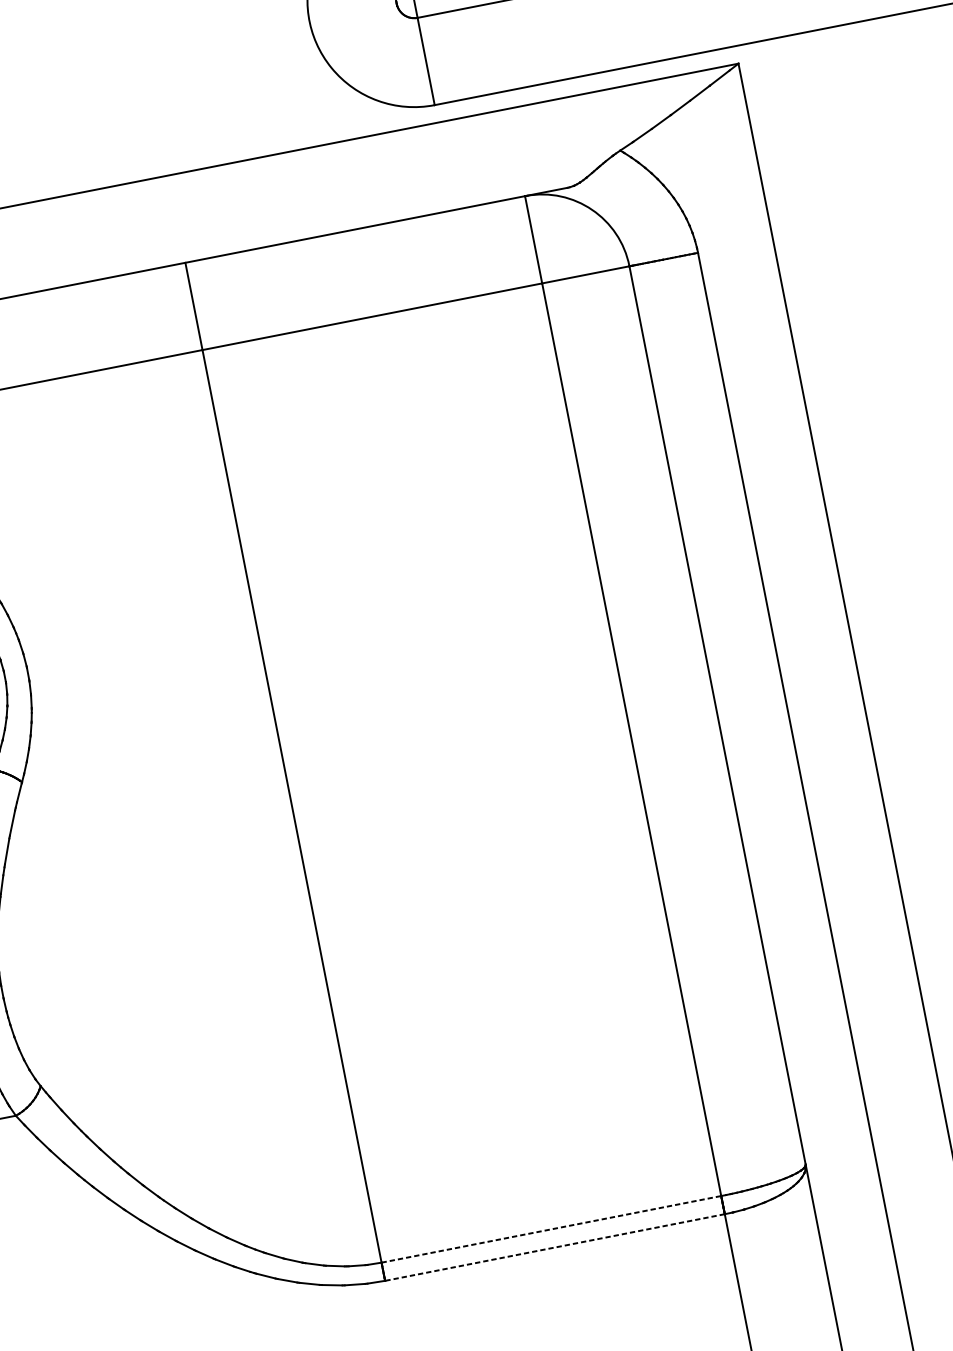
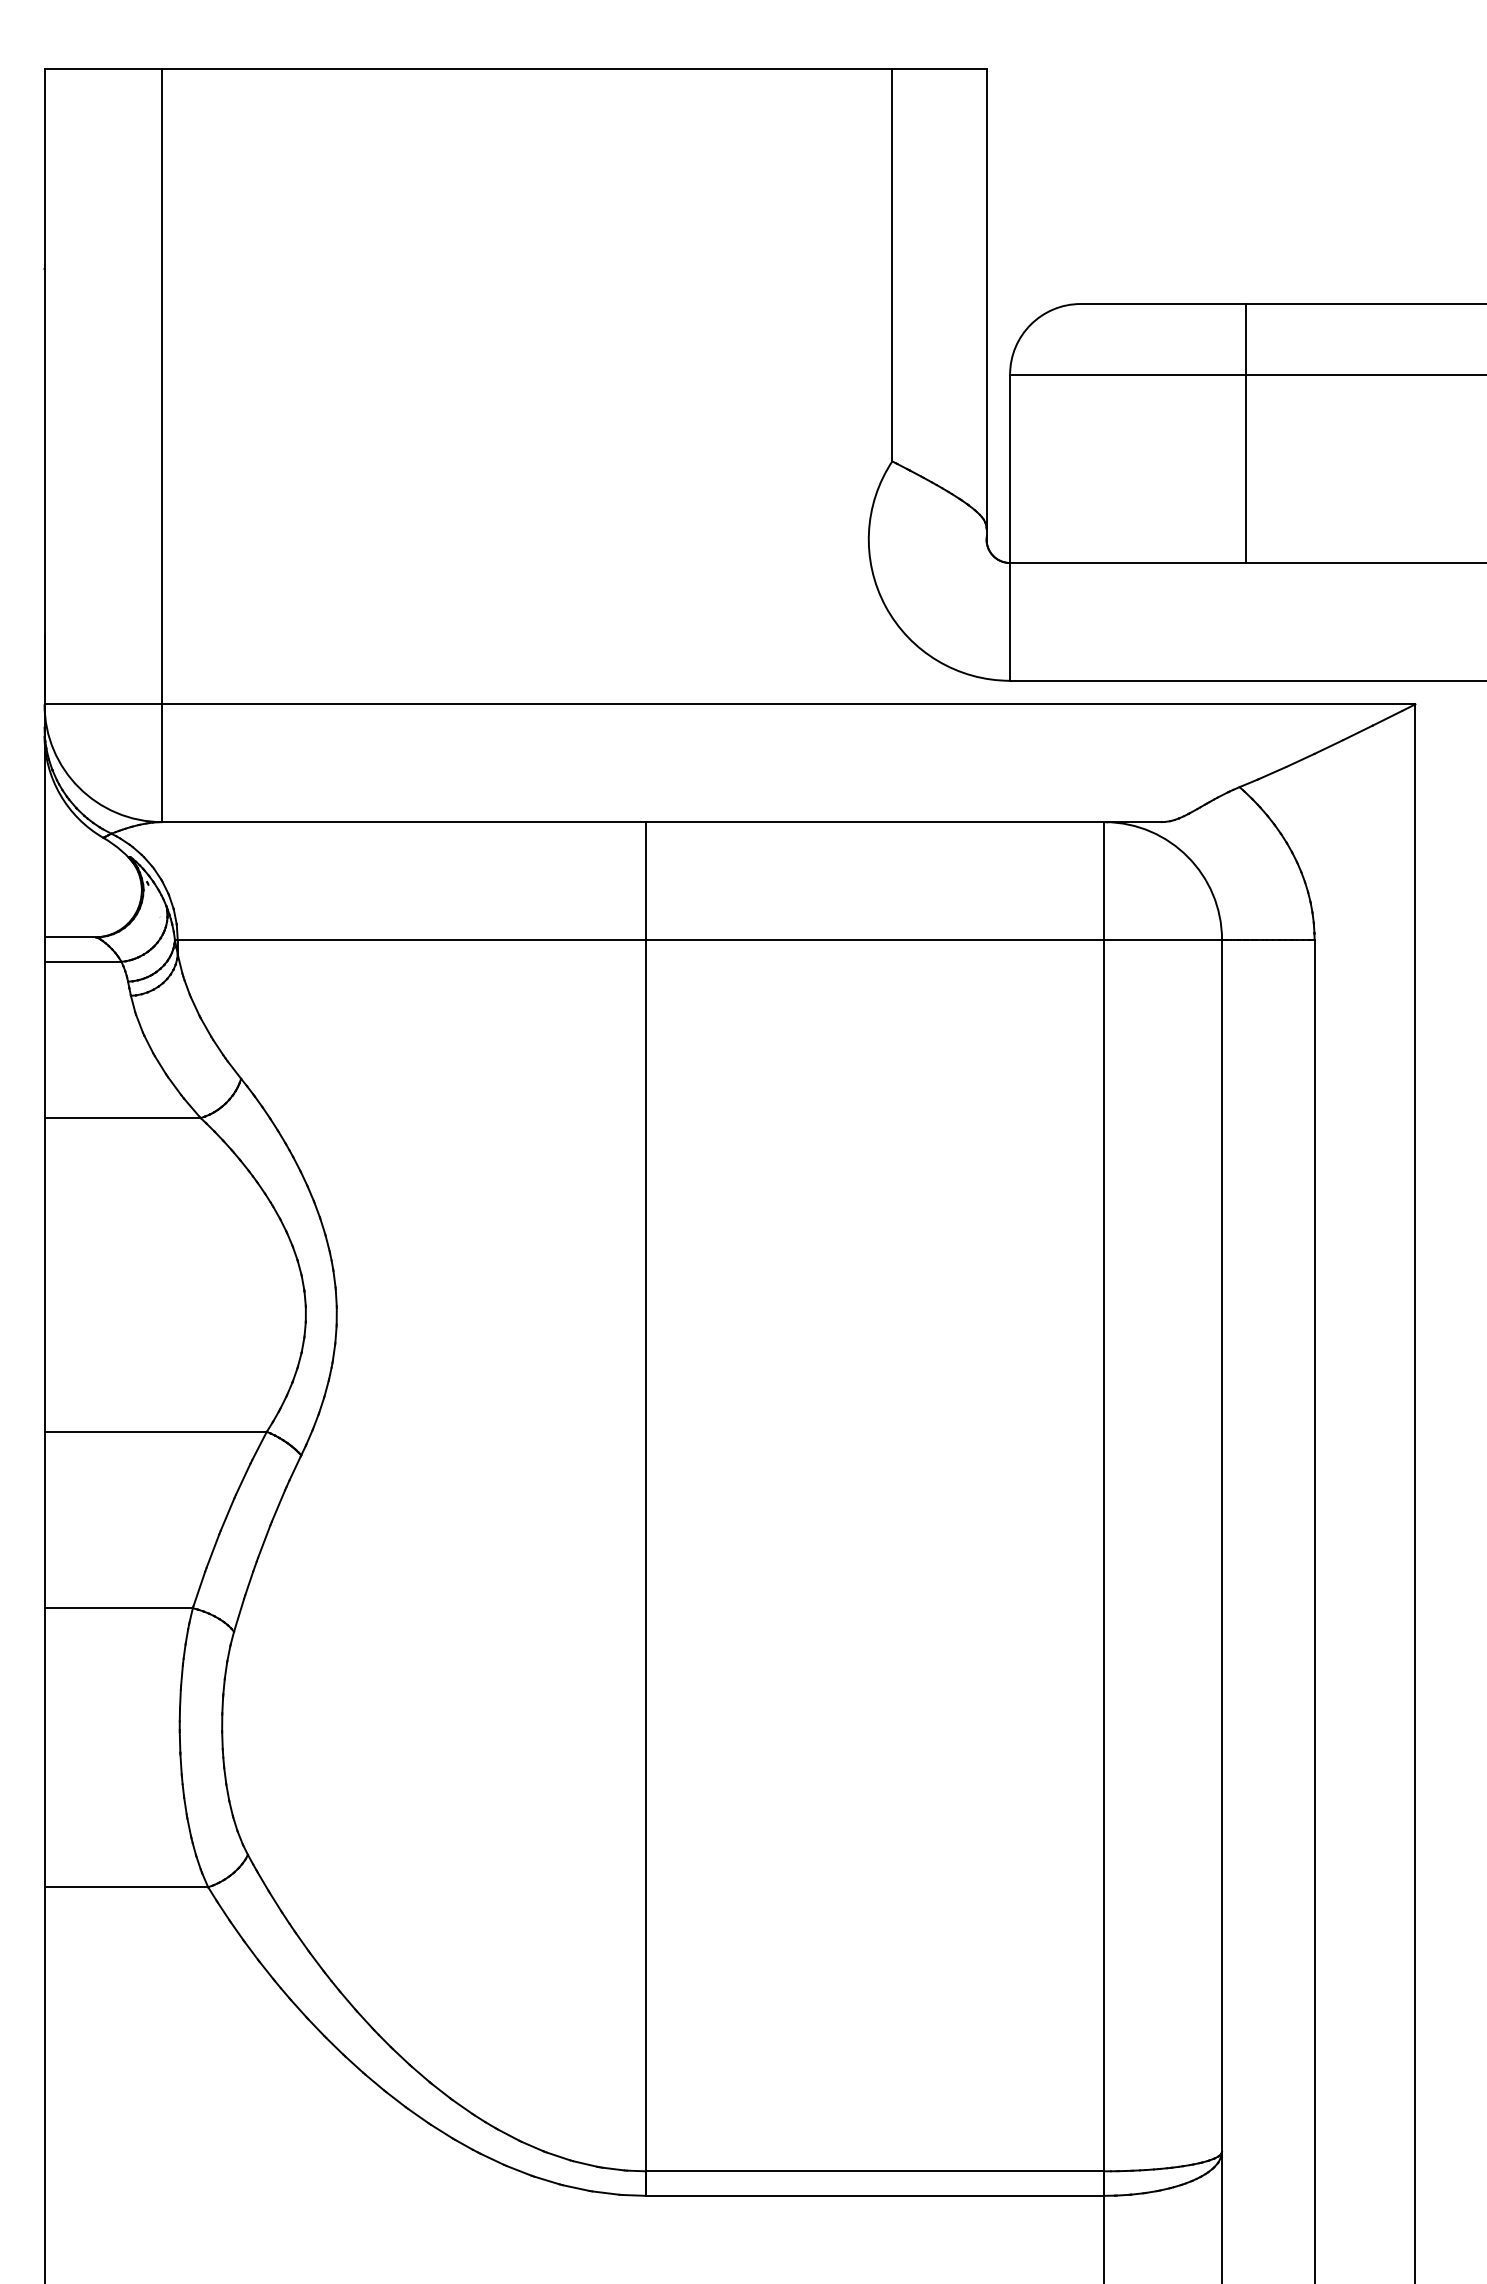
line: (551, 1229) -> (875, 2171), dashed -> solid
line: (554, 1247) -> (874, 2195), dashed -> solid

